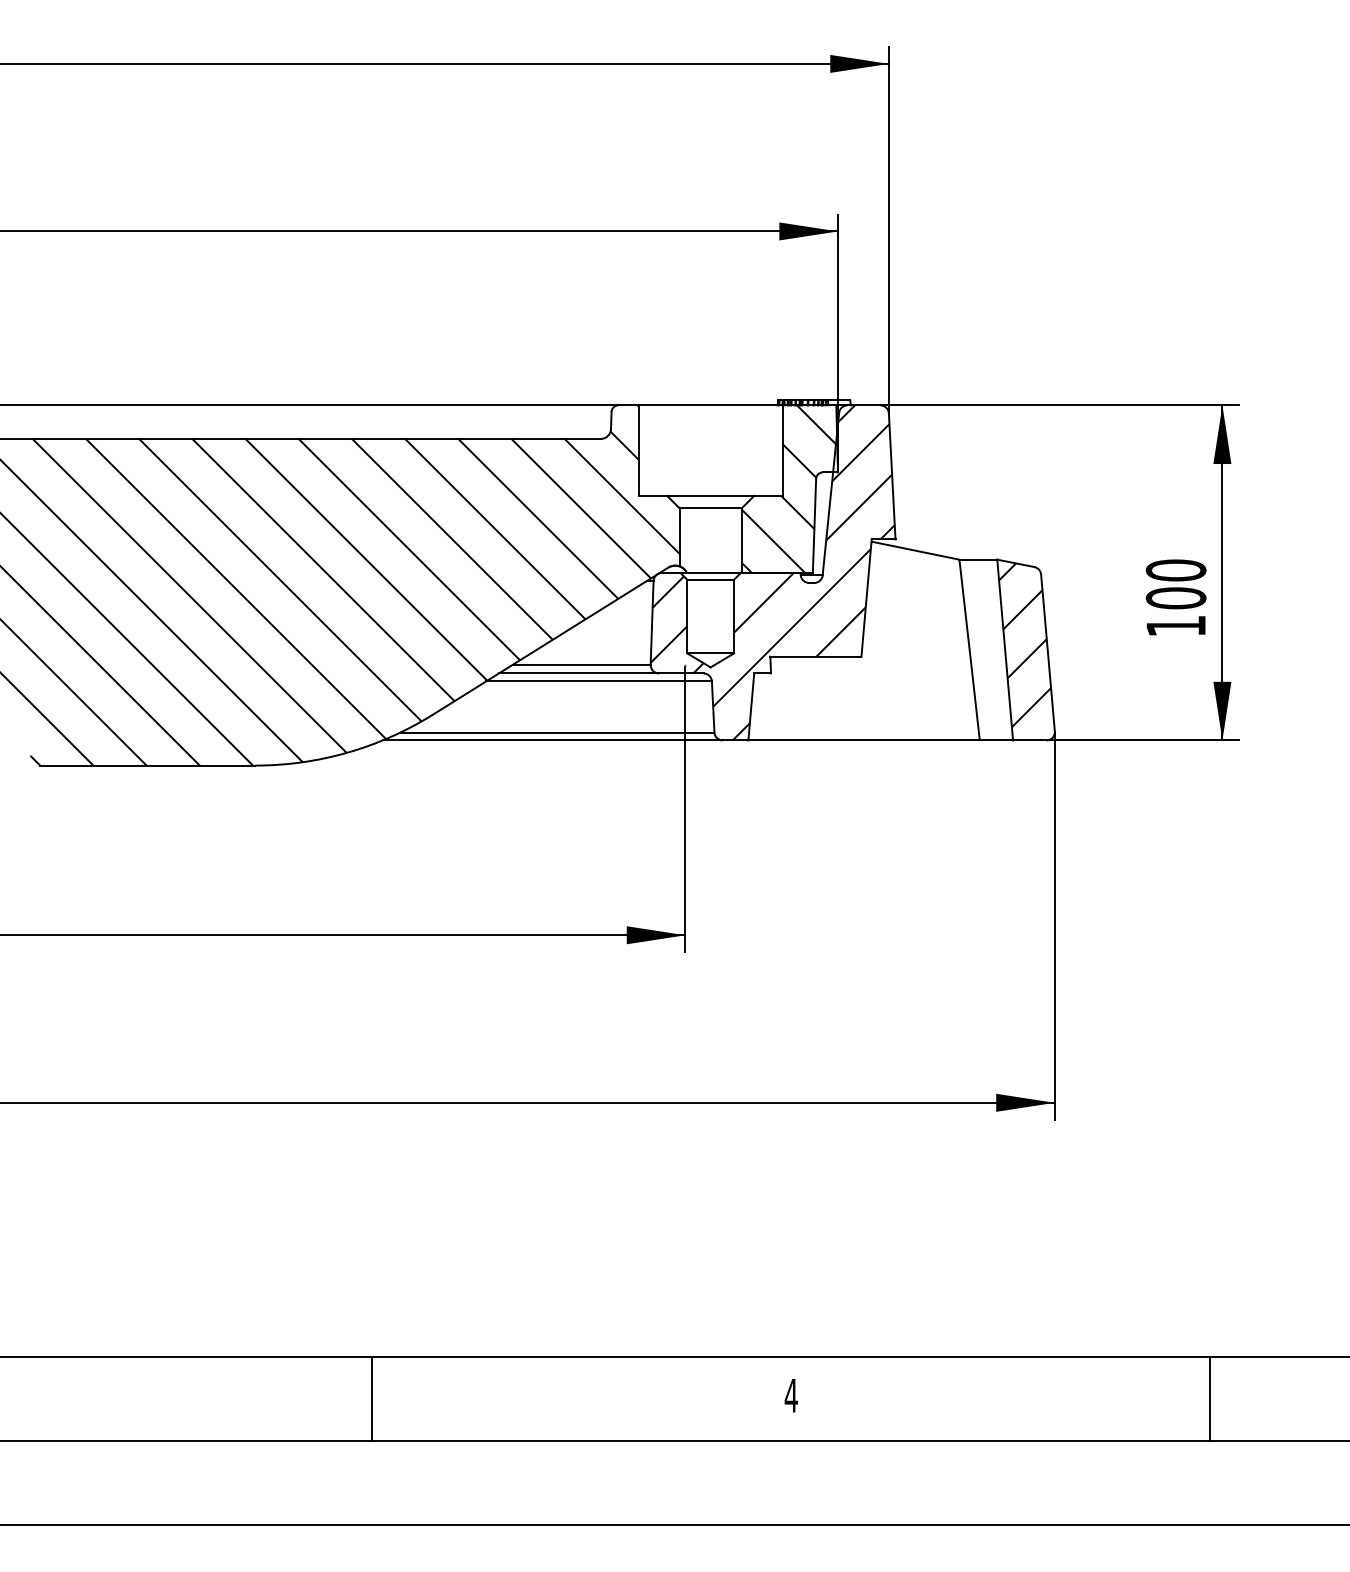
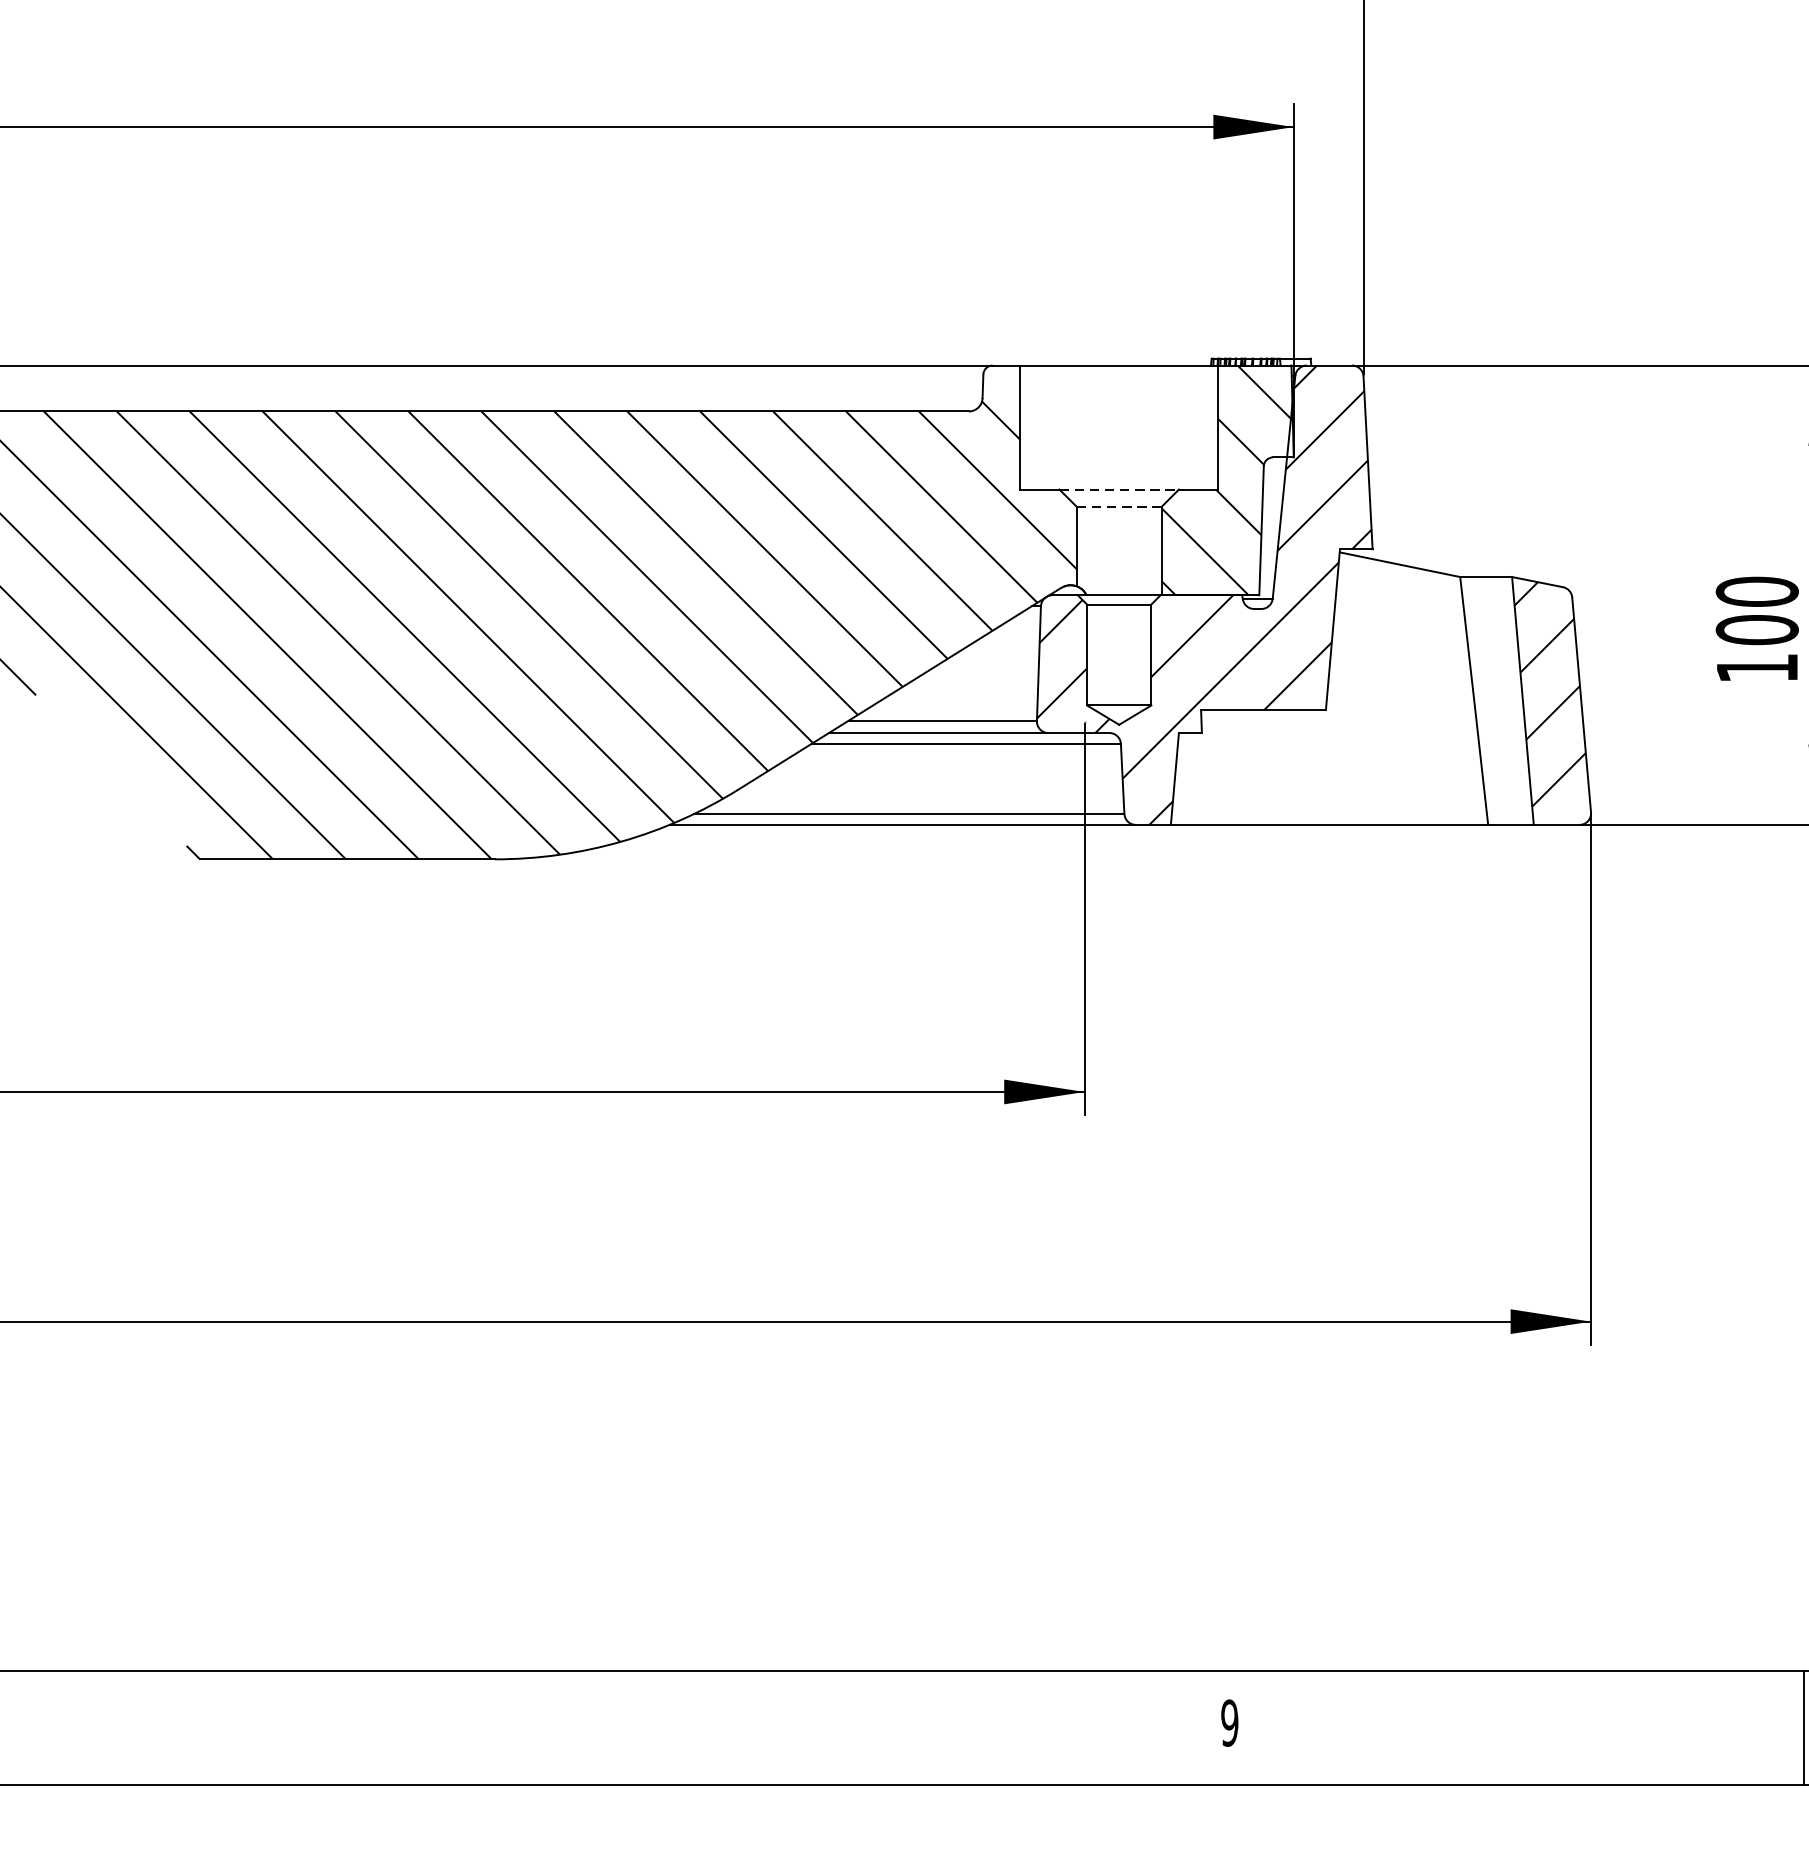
line: (710, 495) -> (1118, 489), solid -> dashed
line: (710, 508) -> (1118, 506), solid -> dashed
text: (790, 1395) -> (1228, 1722), 4 -> 9
line: (372, 1399) -> (655, 1728), removed

